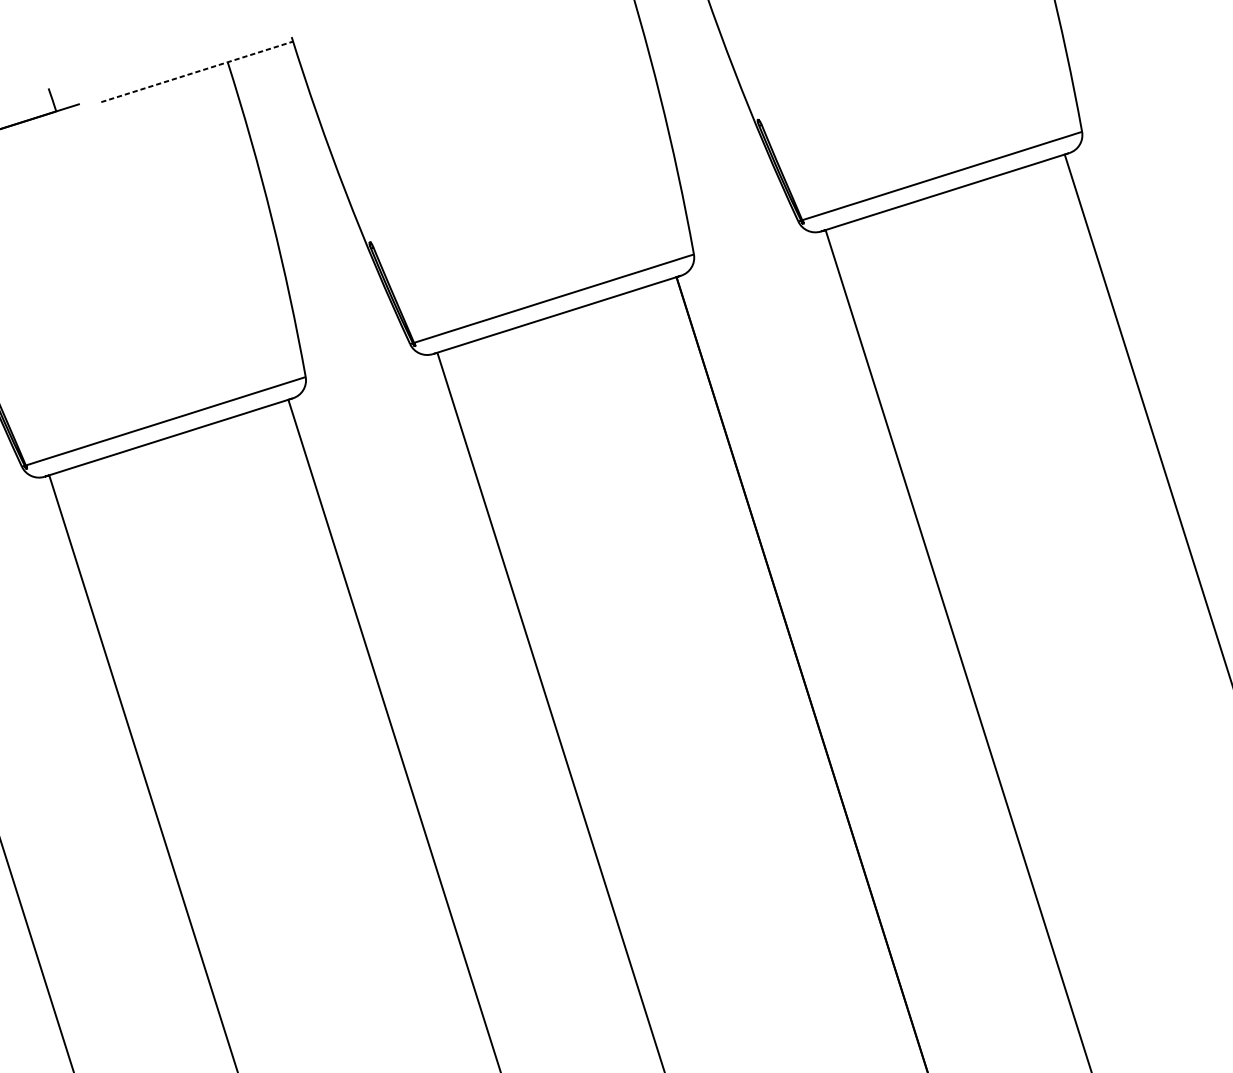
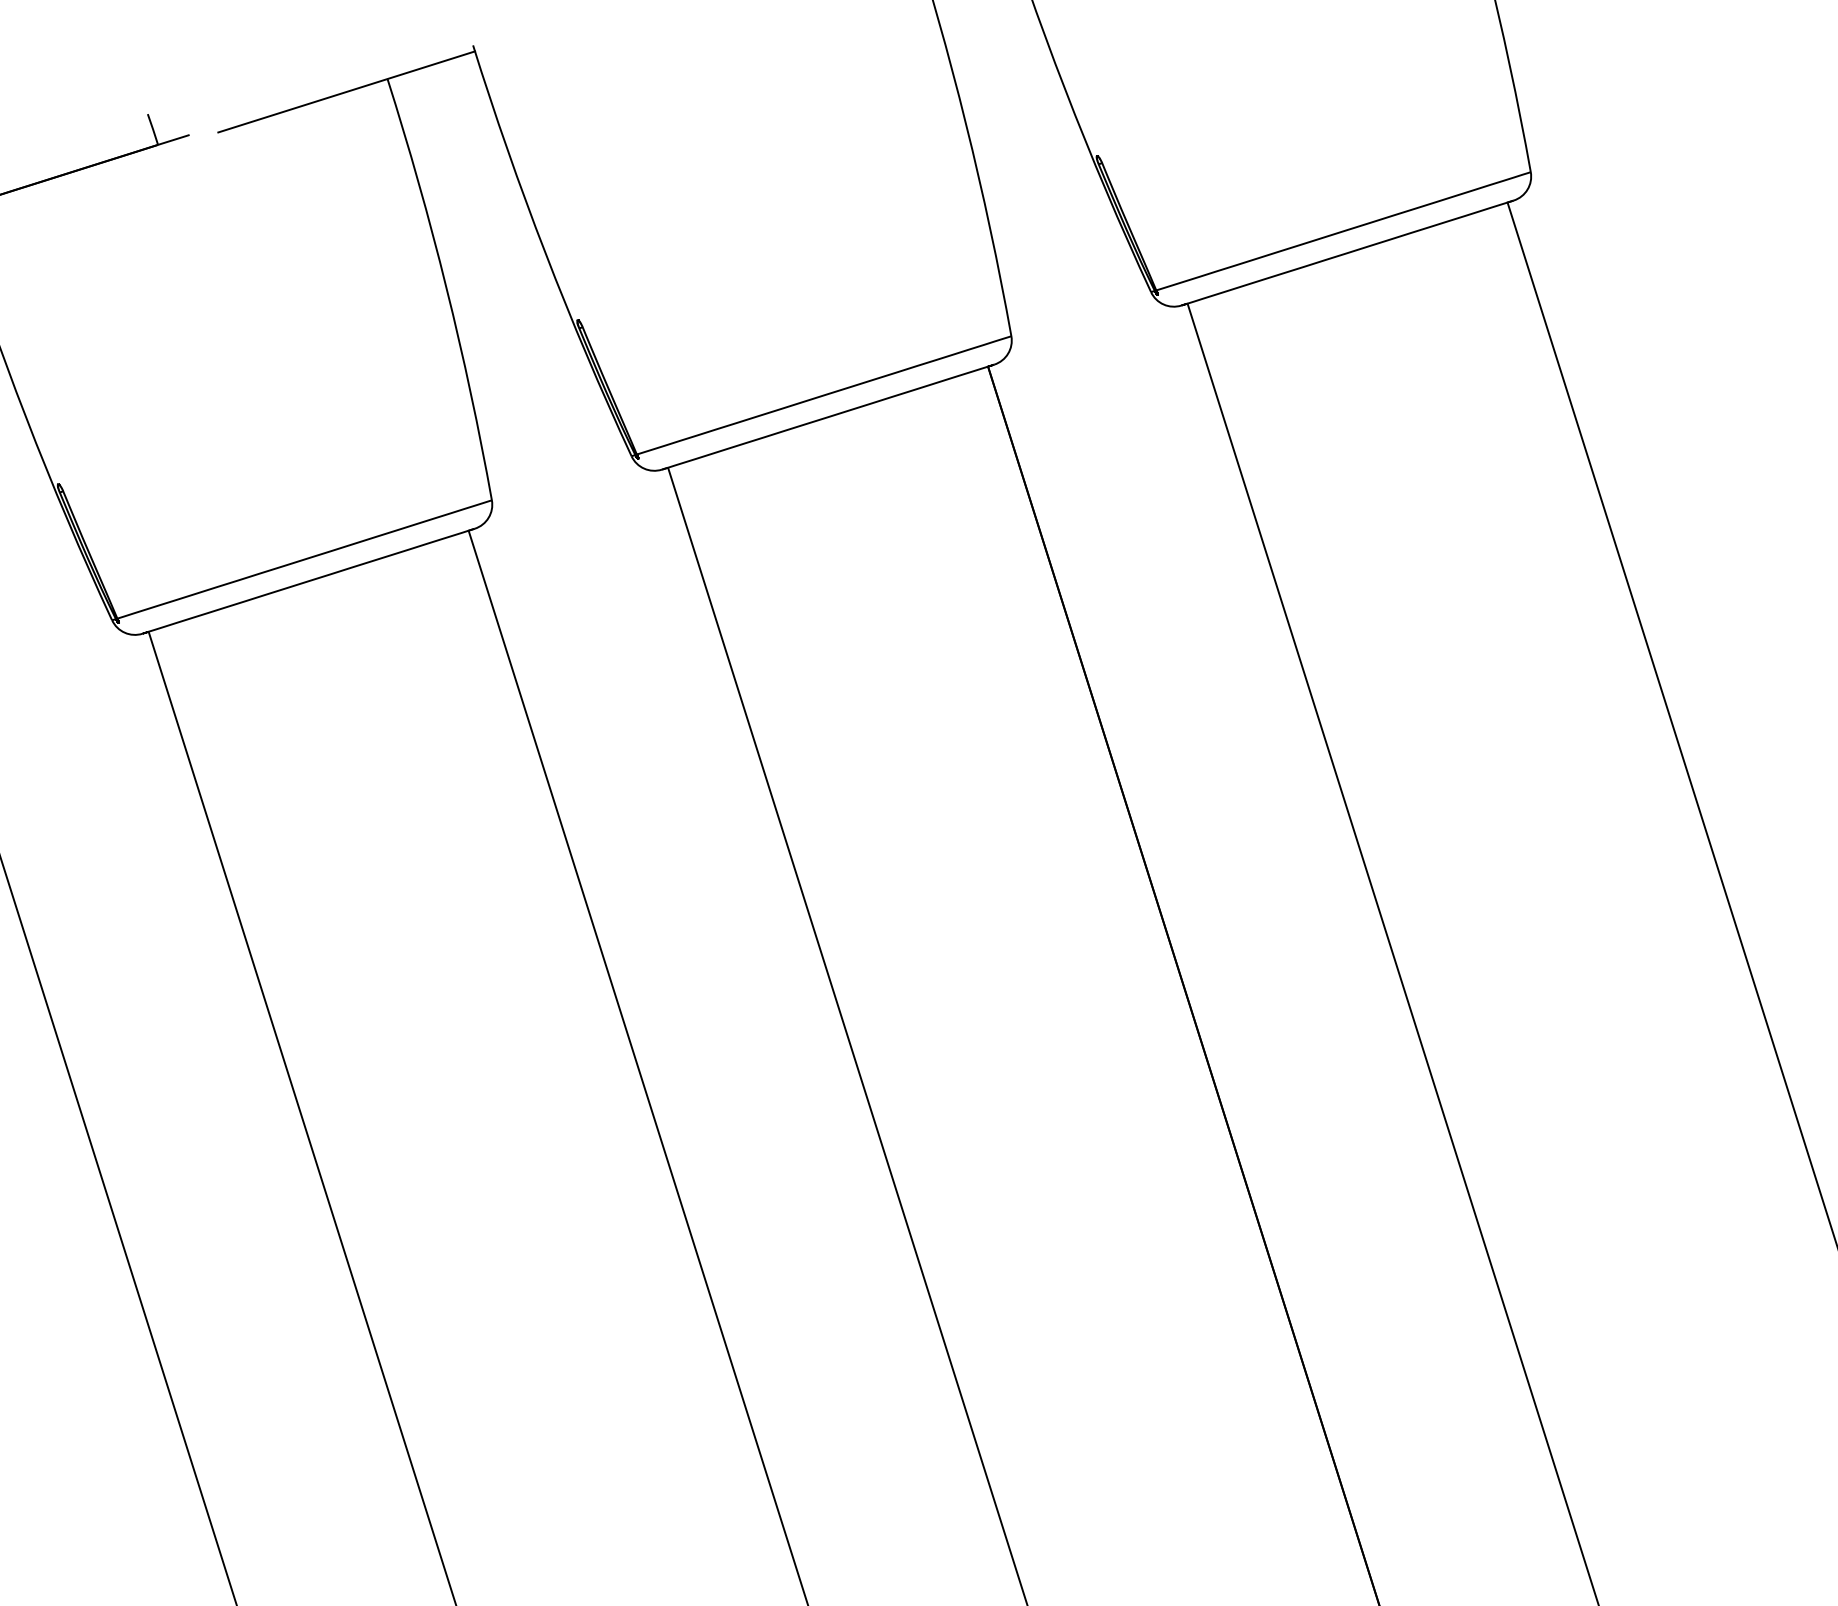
line: (197, 71) -> (346, 91), dashed -> solid

